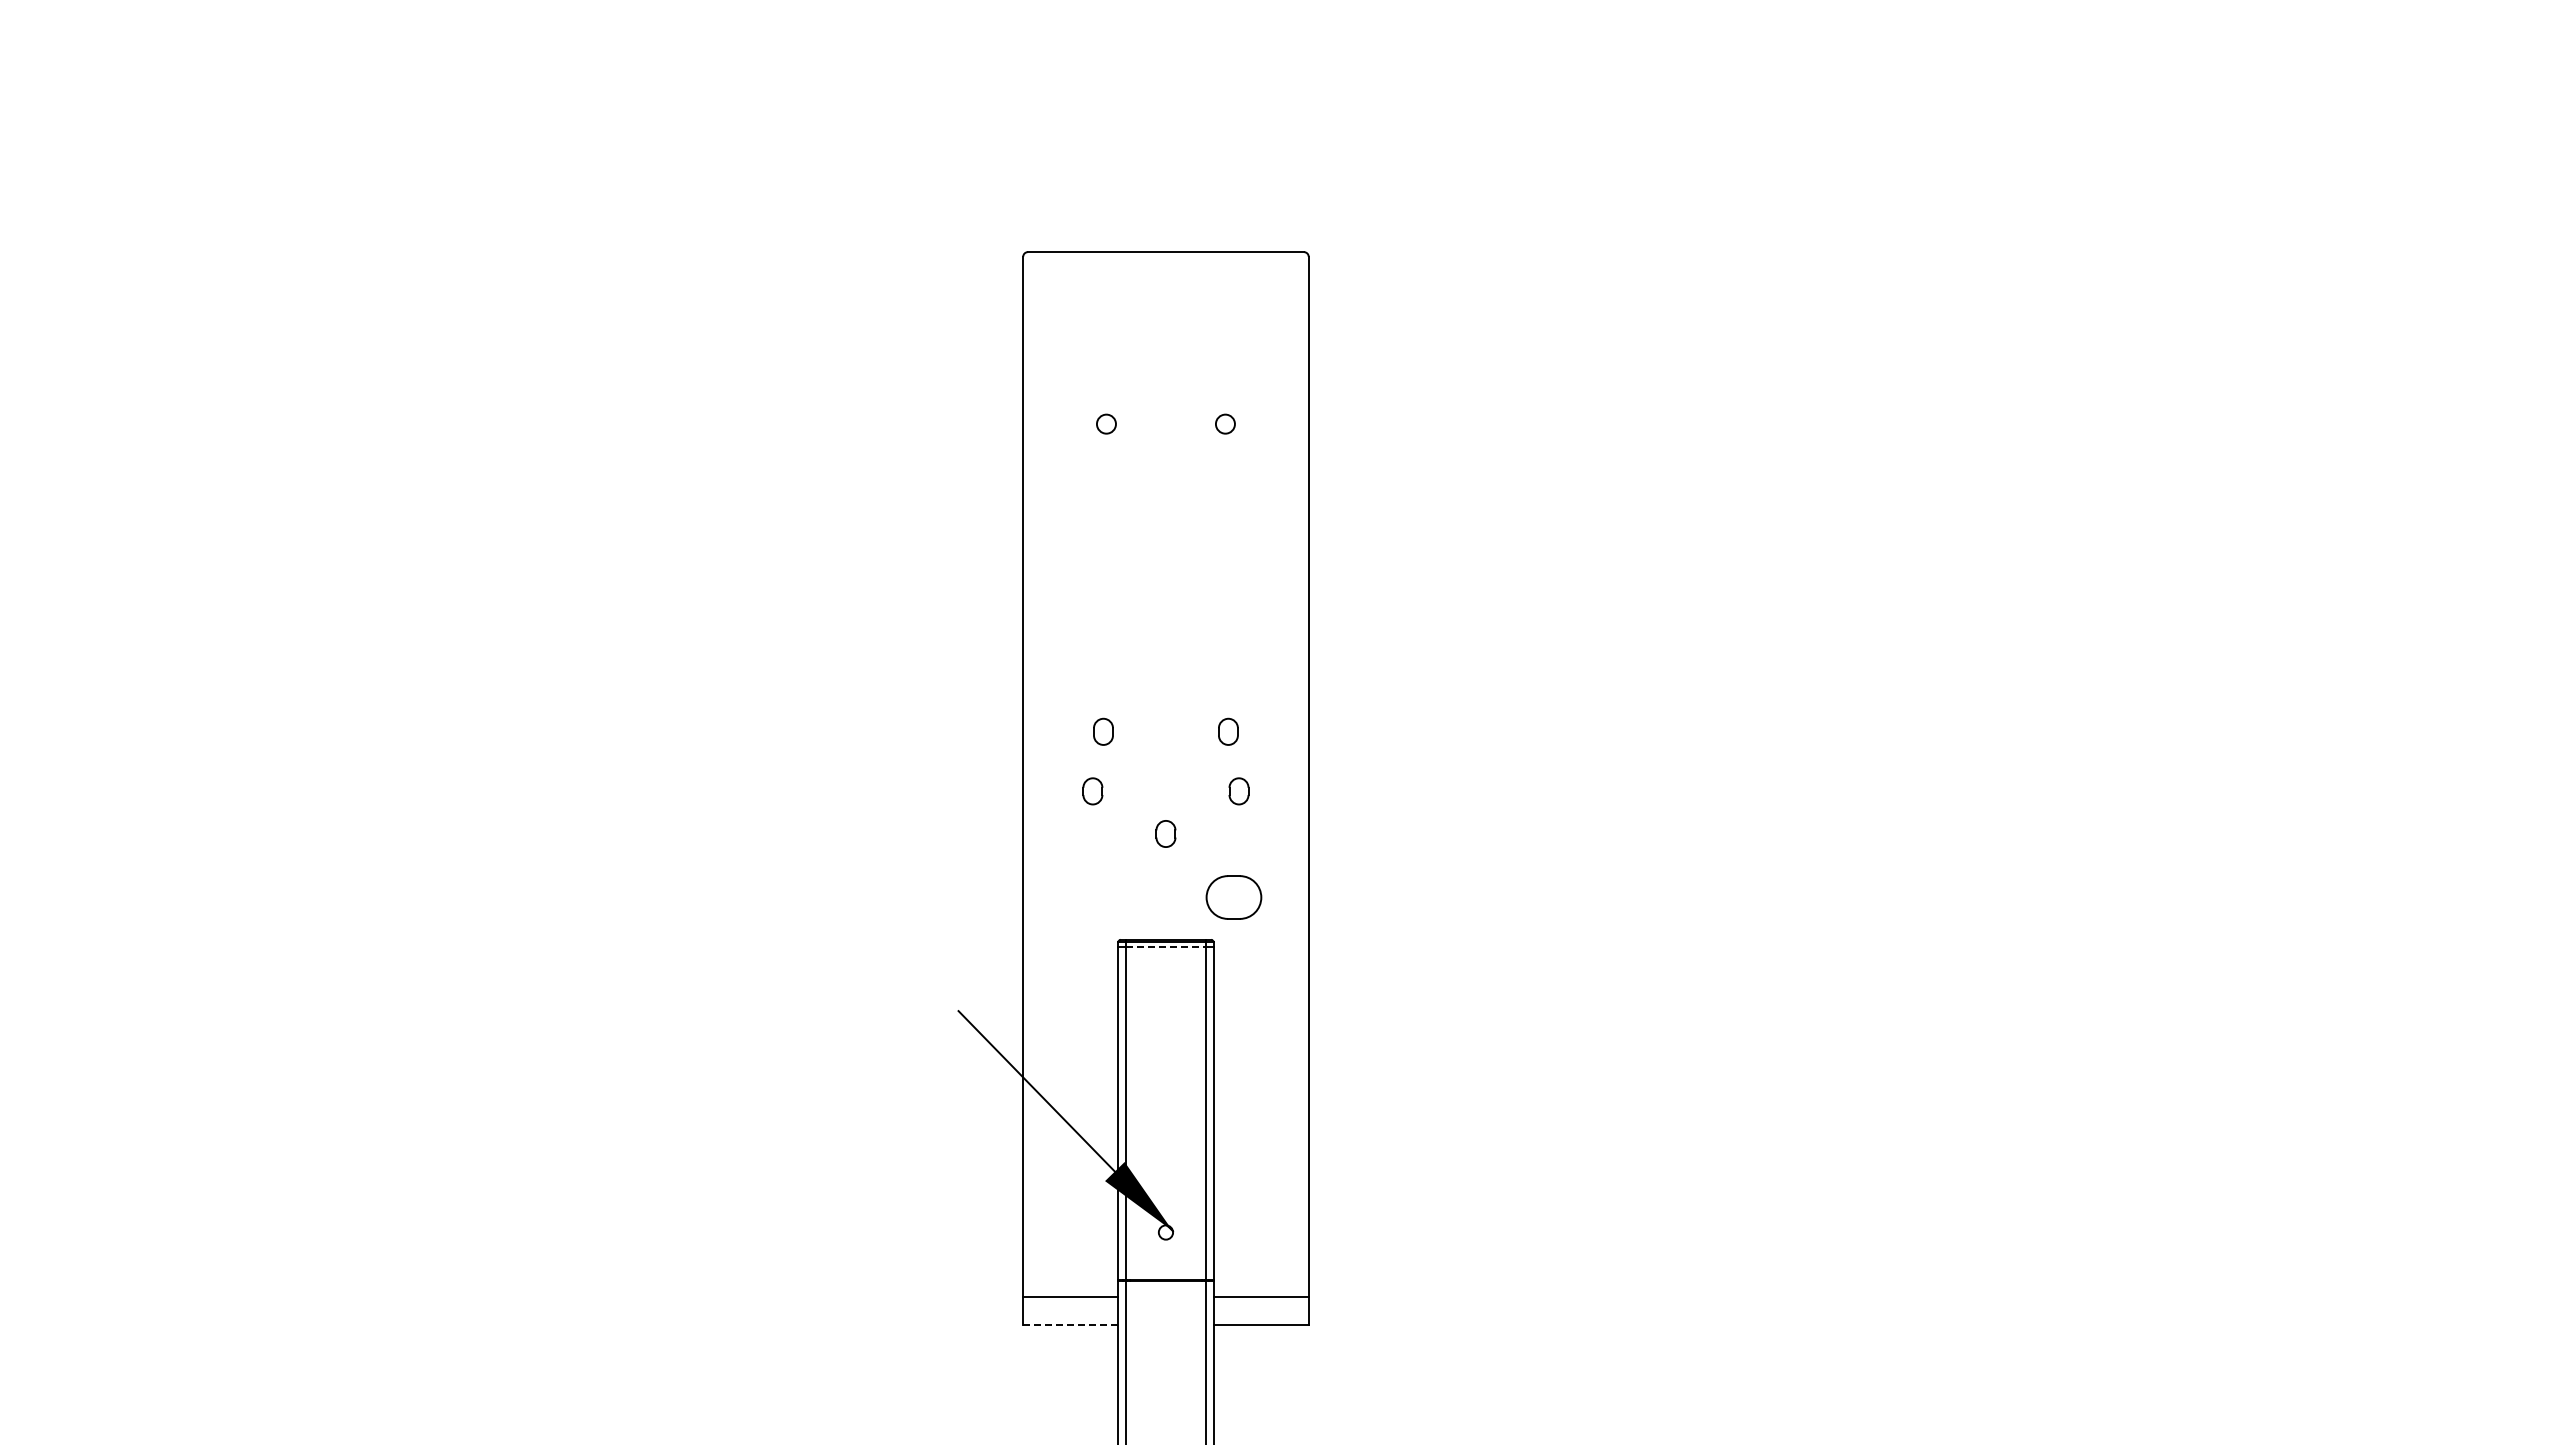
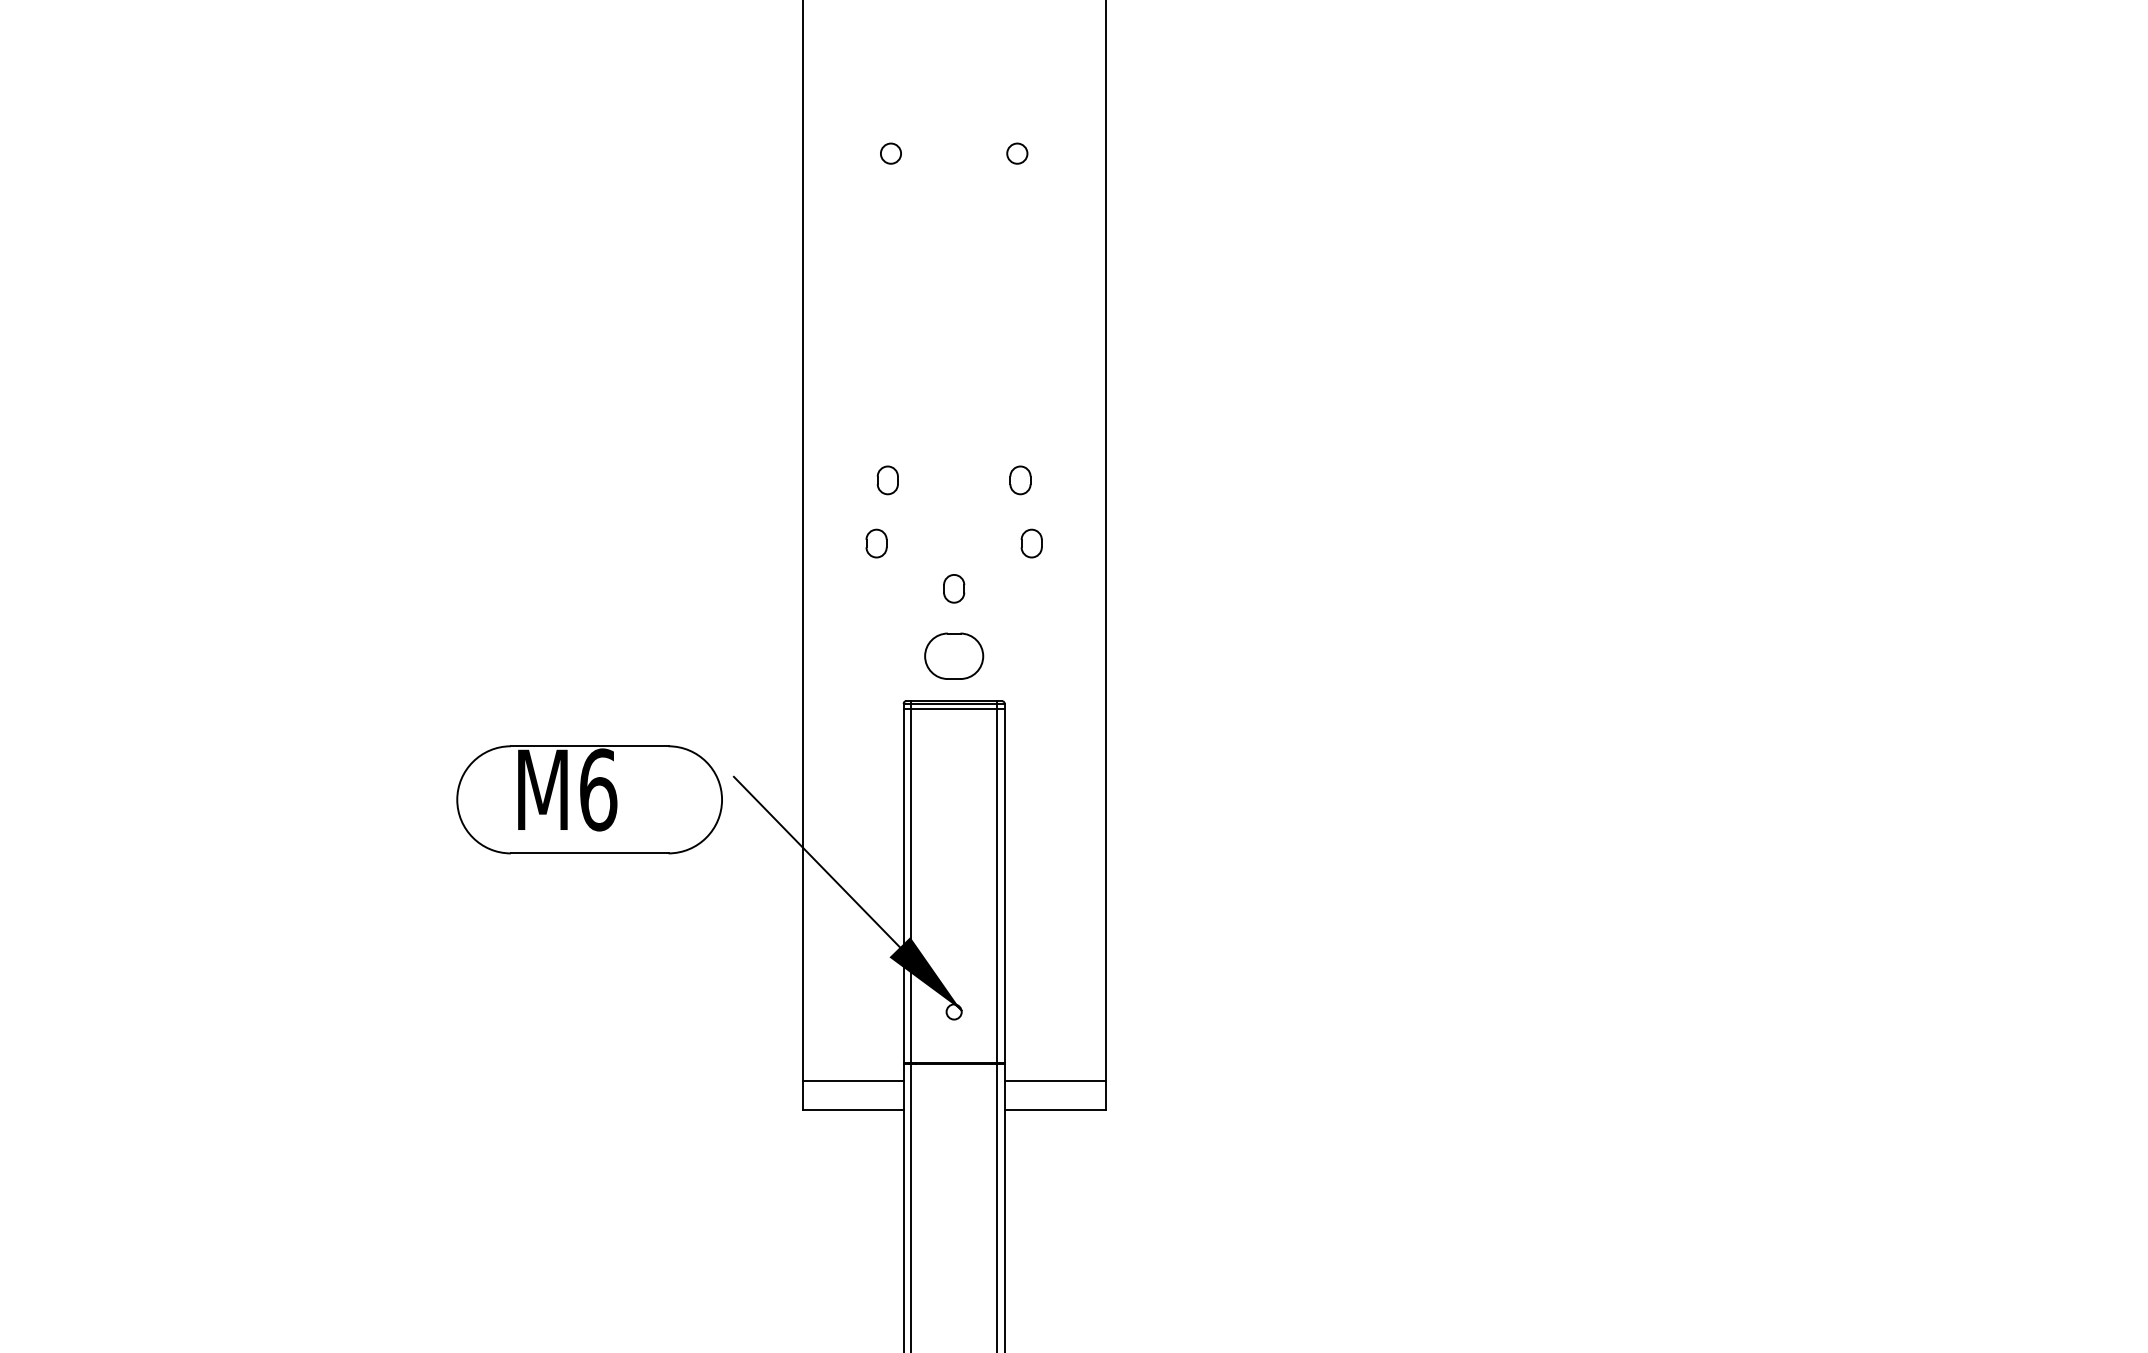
part: (1233, 897) -> (953, 656), moved
line: (1166, 946) -> (954, 708), dashed -> solid
part: (822, 1032) -> (589, 799), added
line: (1070, 1324) -> (852, 1109), dashed -> solid

